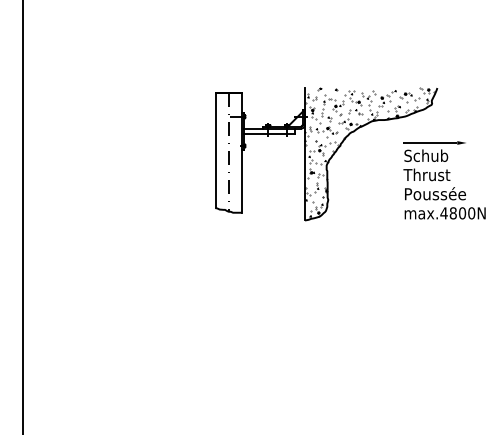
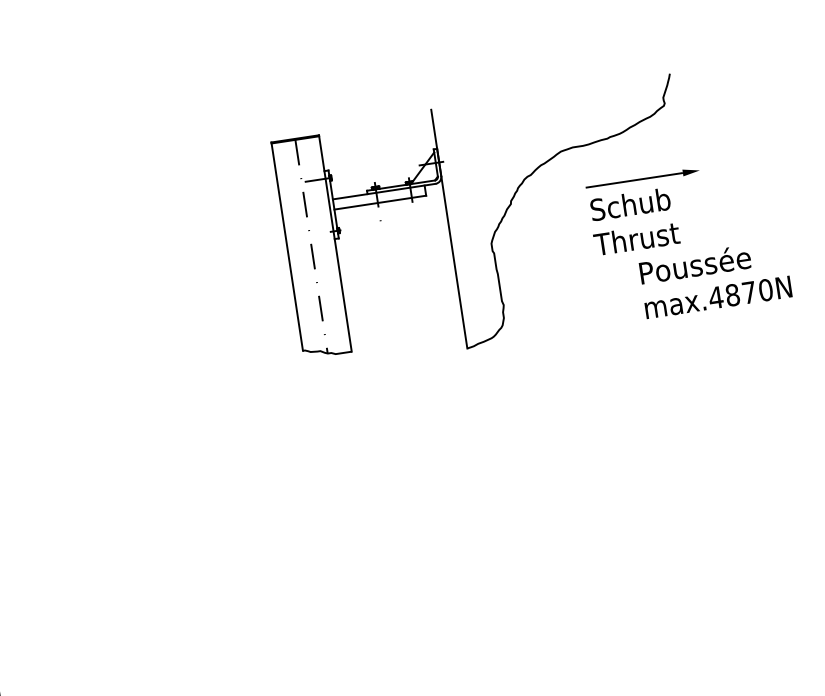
hatch: (369, 152) -> (565, 208), removed
part: (434, 161) -> (646, 212), moved
text: (462, 213) -> (749, 292), max.4800N -> max.4870N

